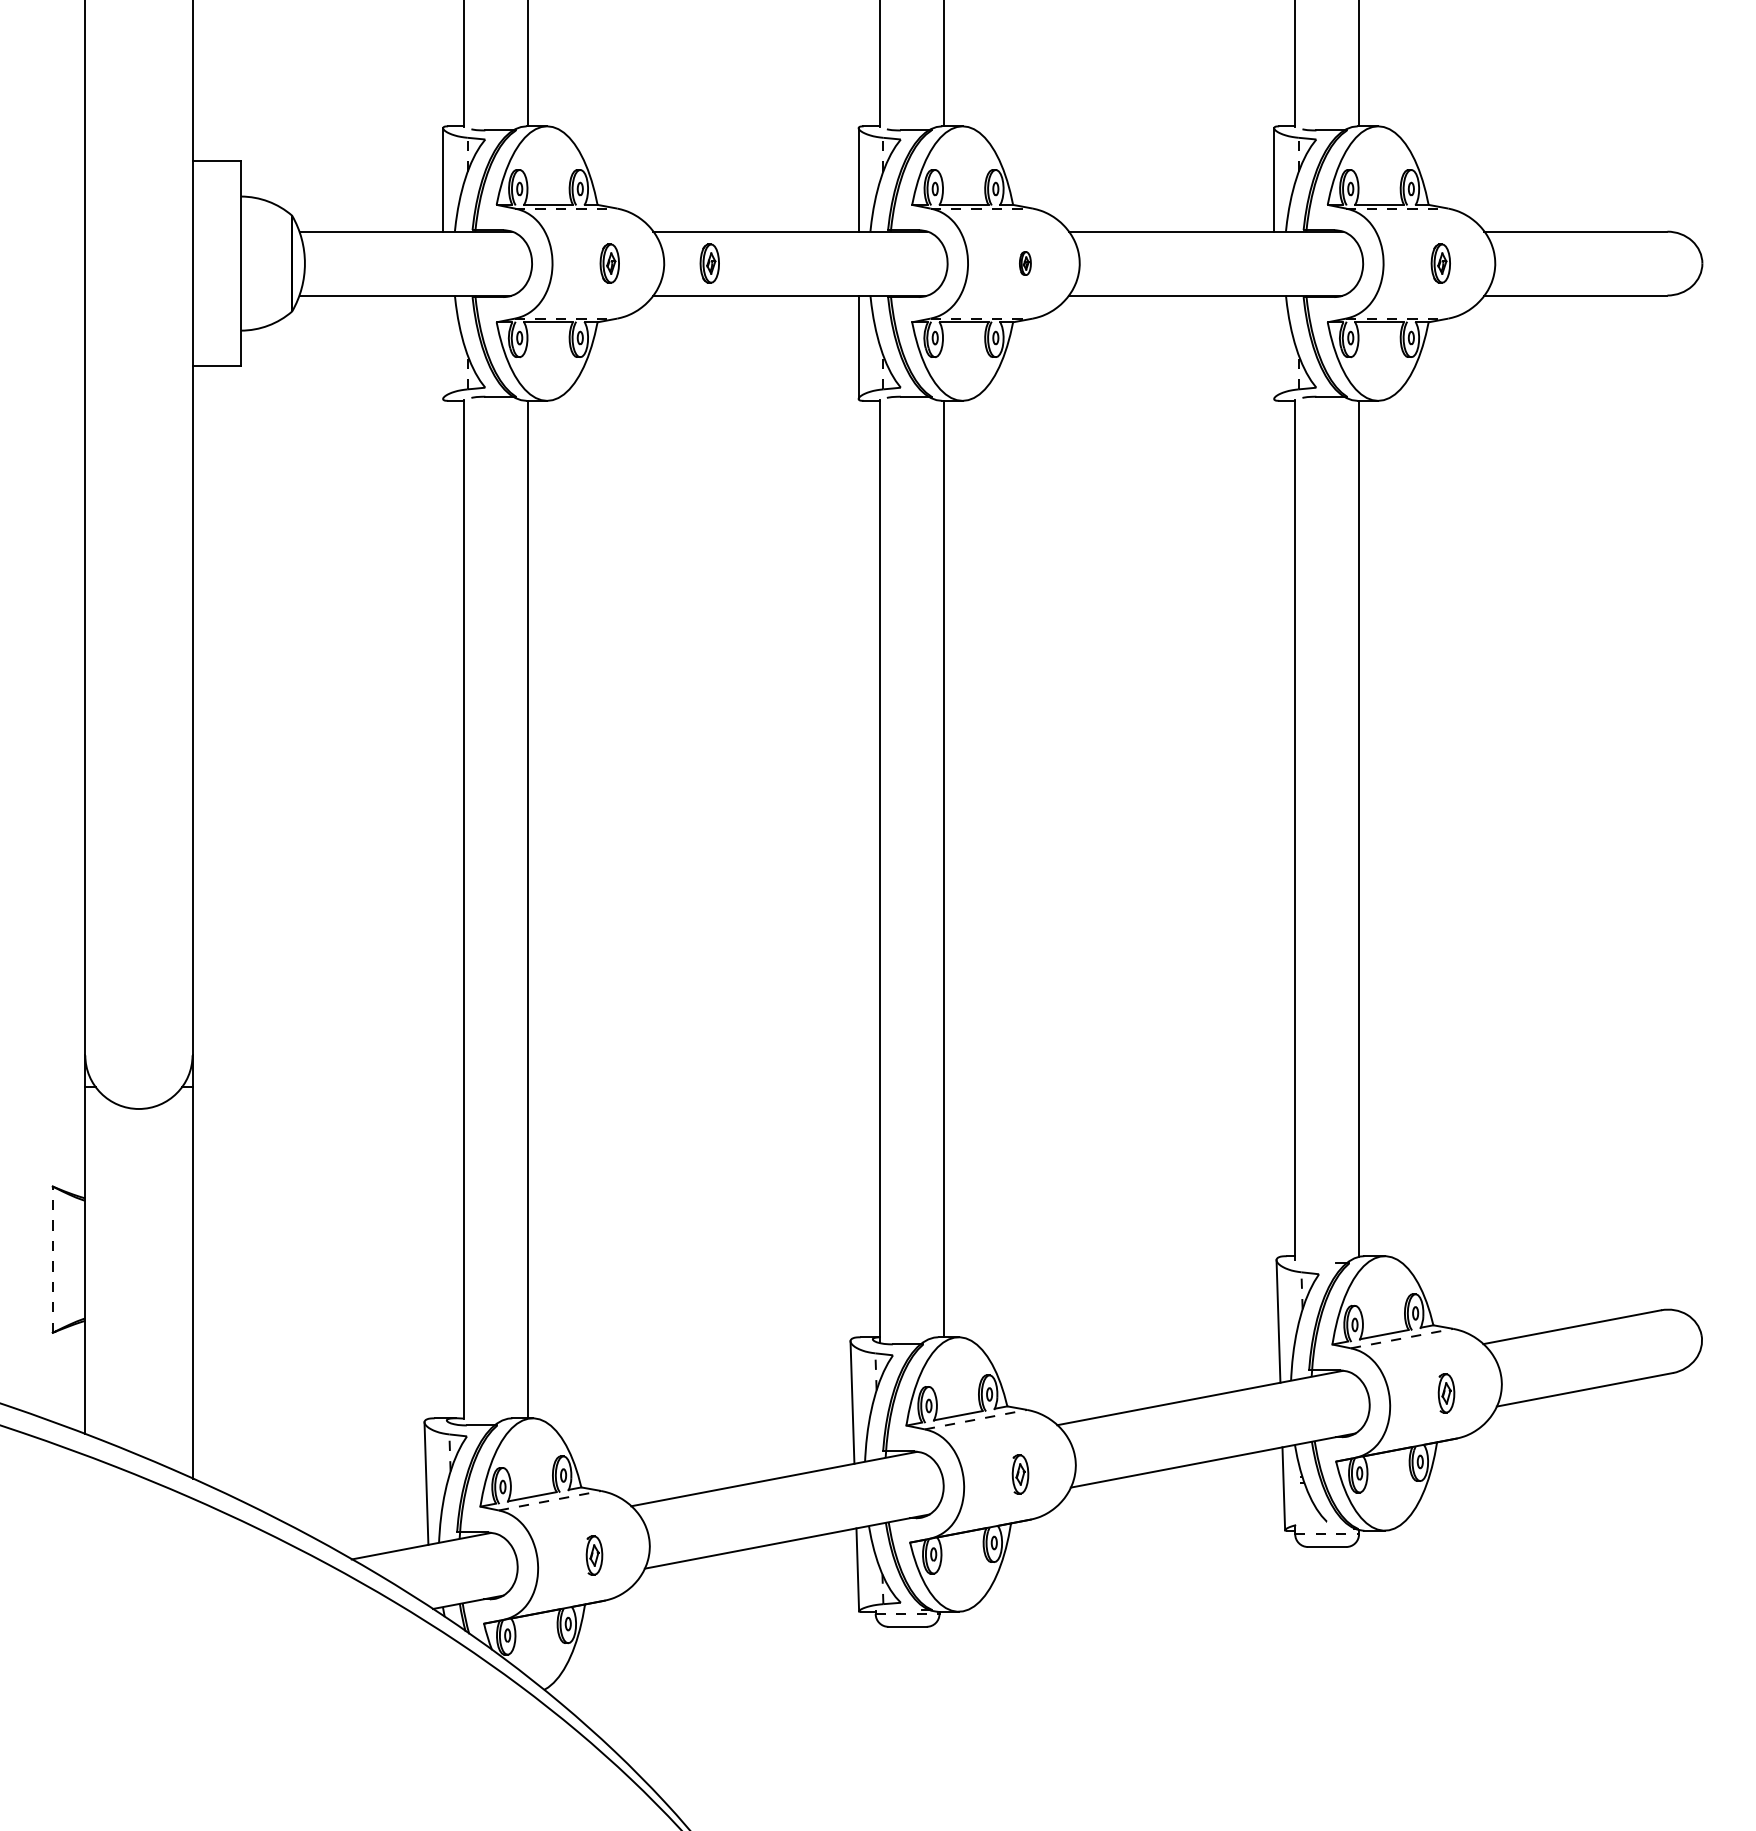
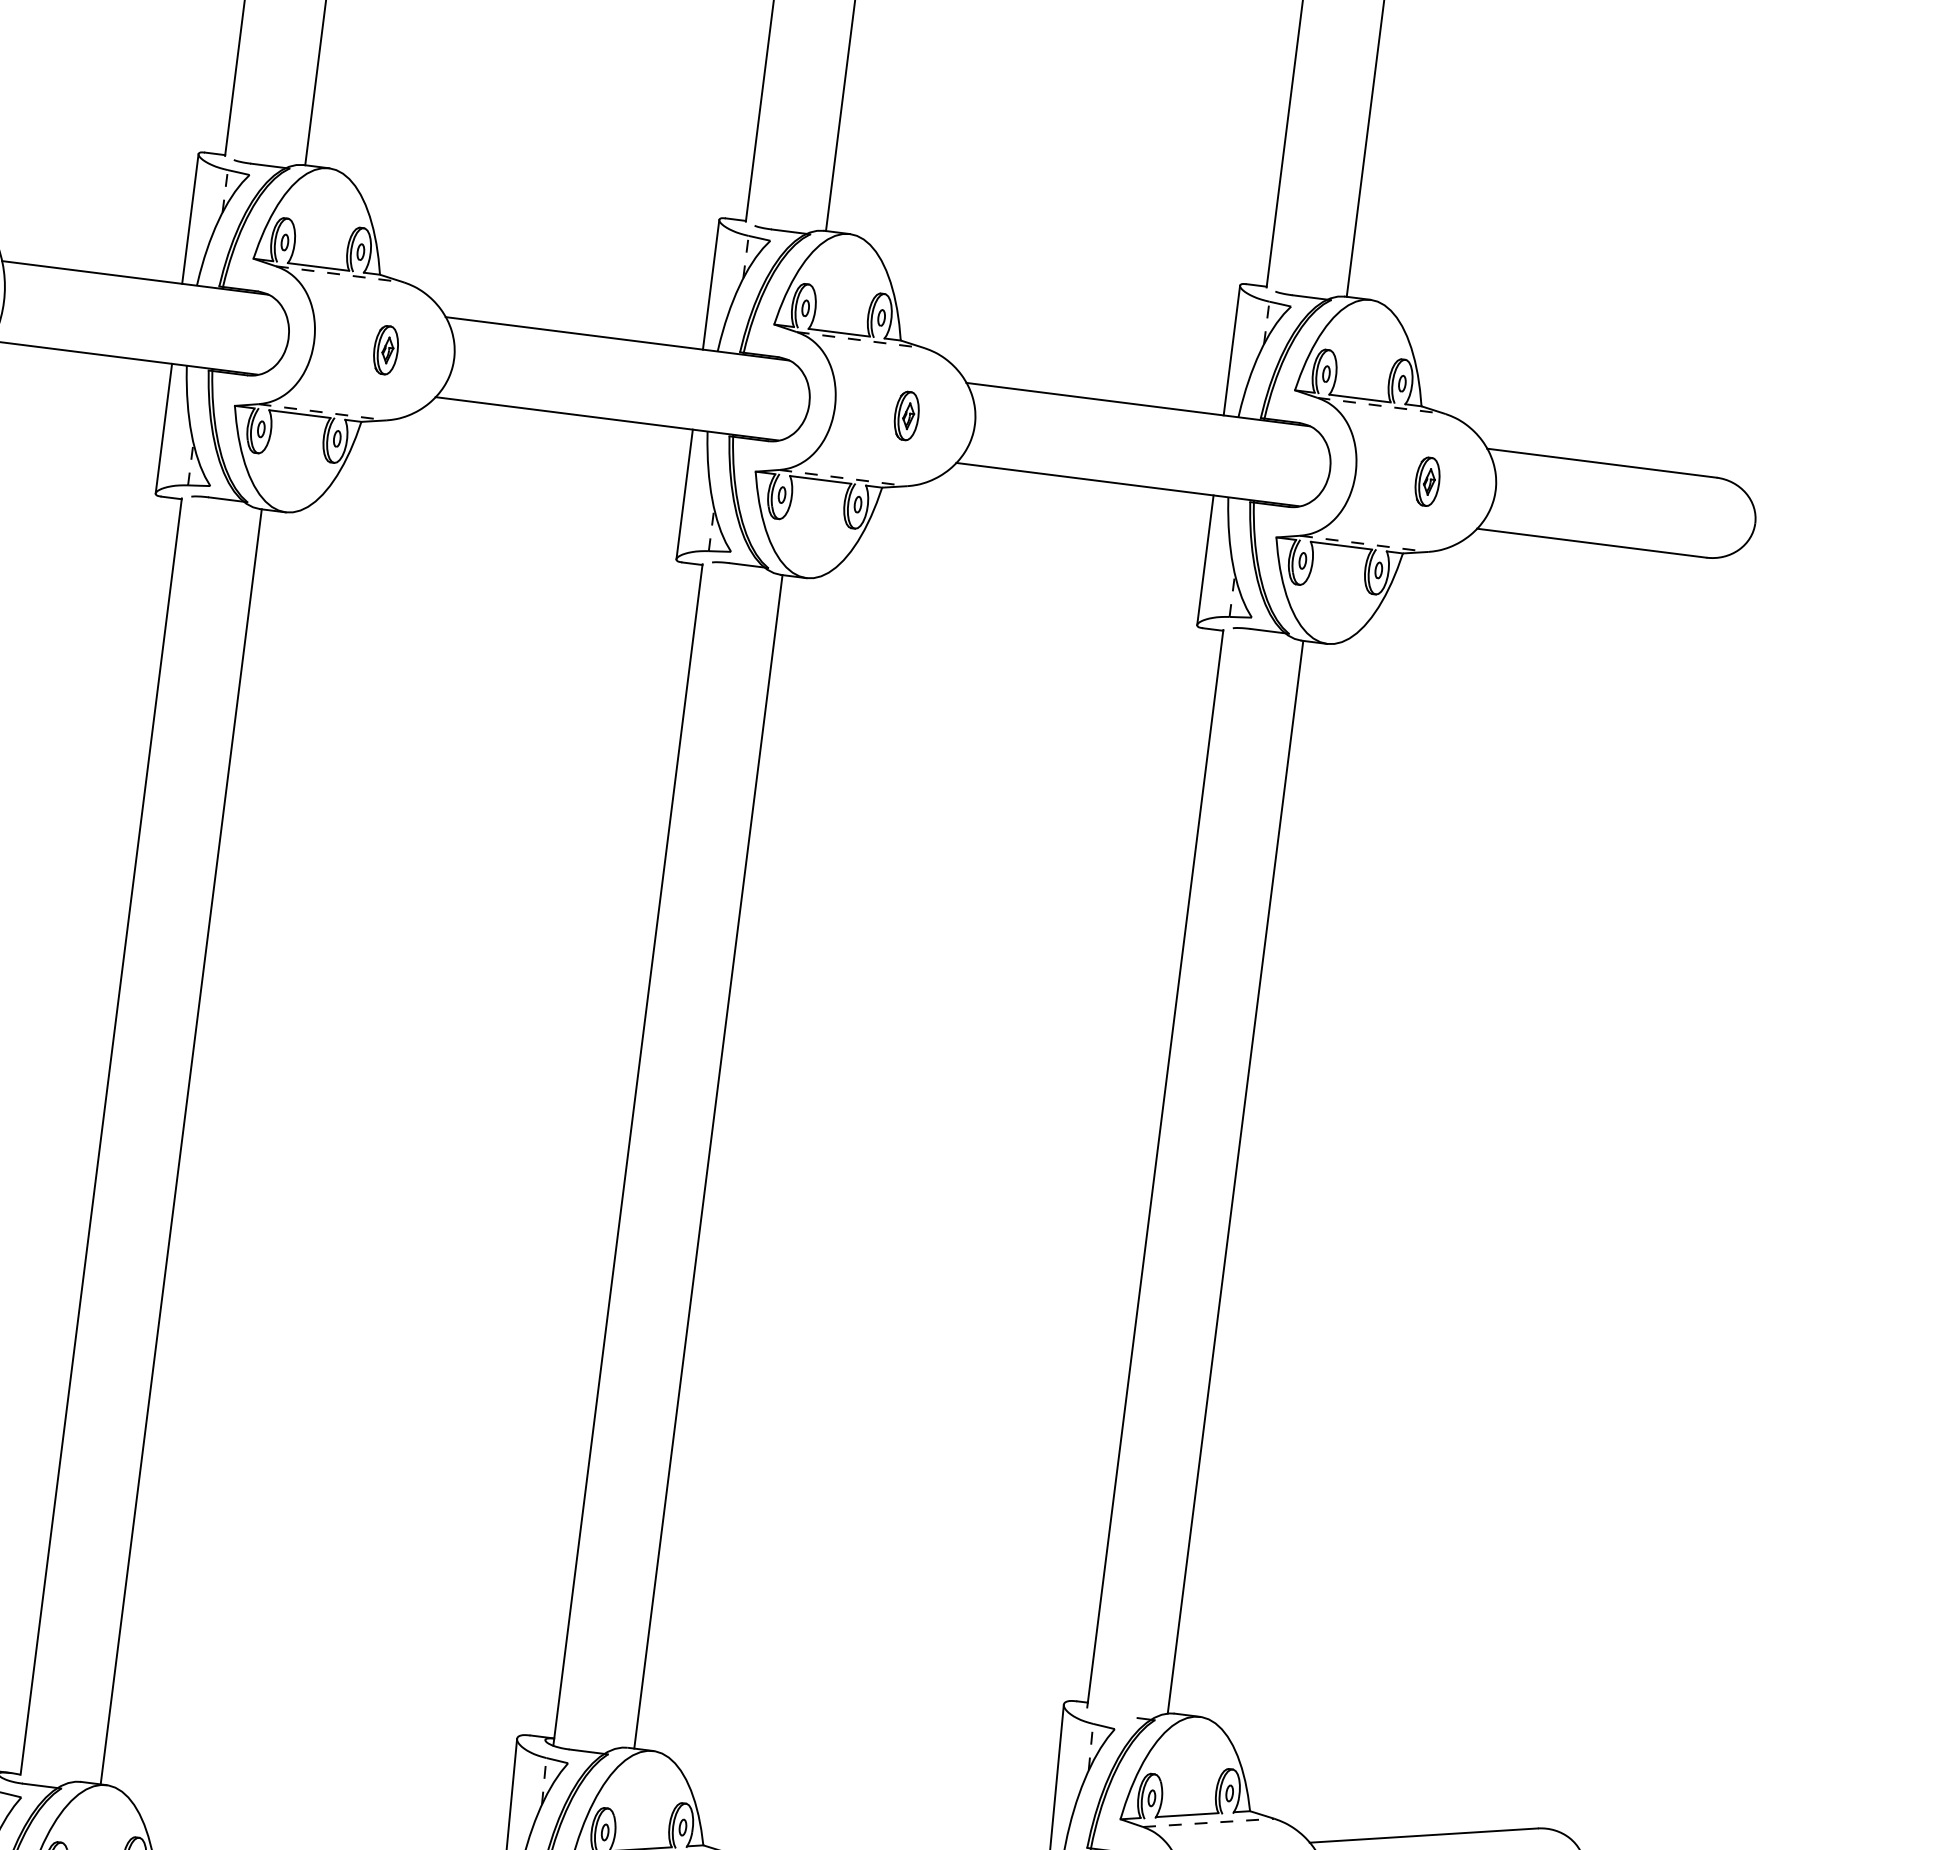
part: (709, 263) -> (510, 365), removed
part: (1025, 263) -> (907, 415), size x1.67
line: (443, 346) -> (164, 427), added
line: (1274, 346) -> (1205, 559), added

